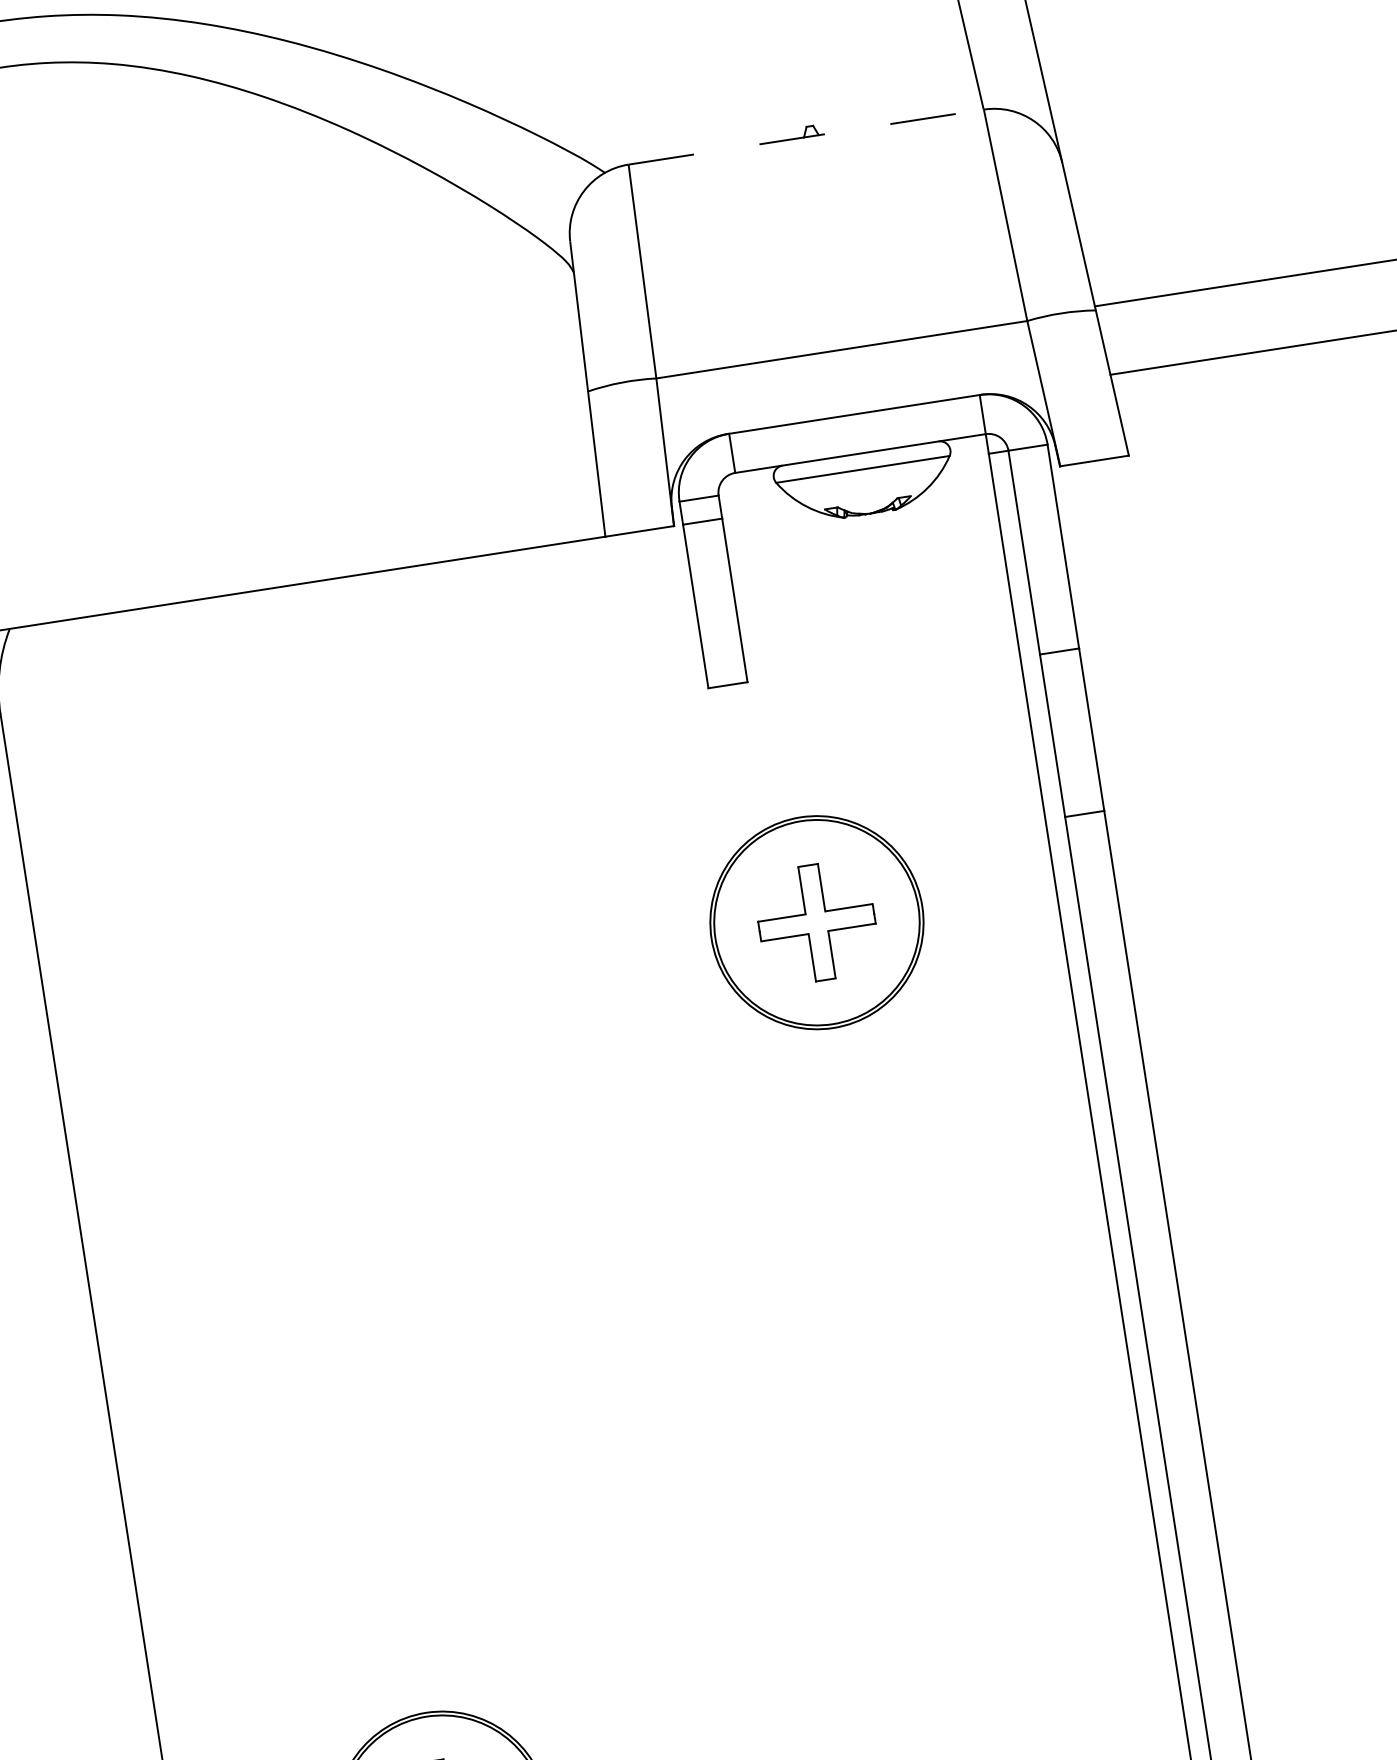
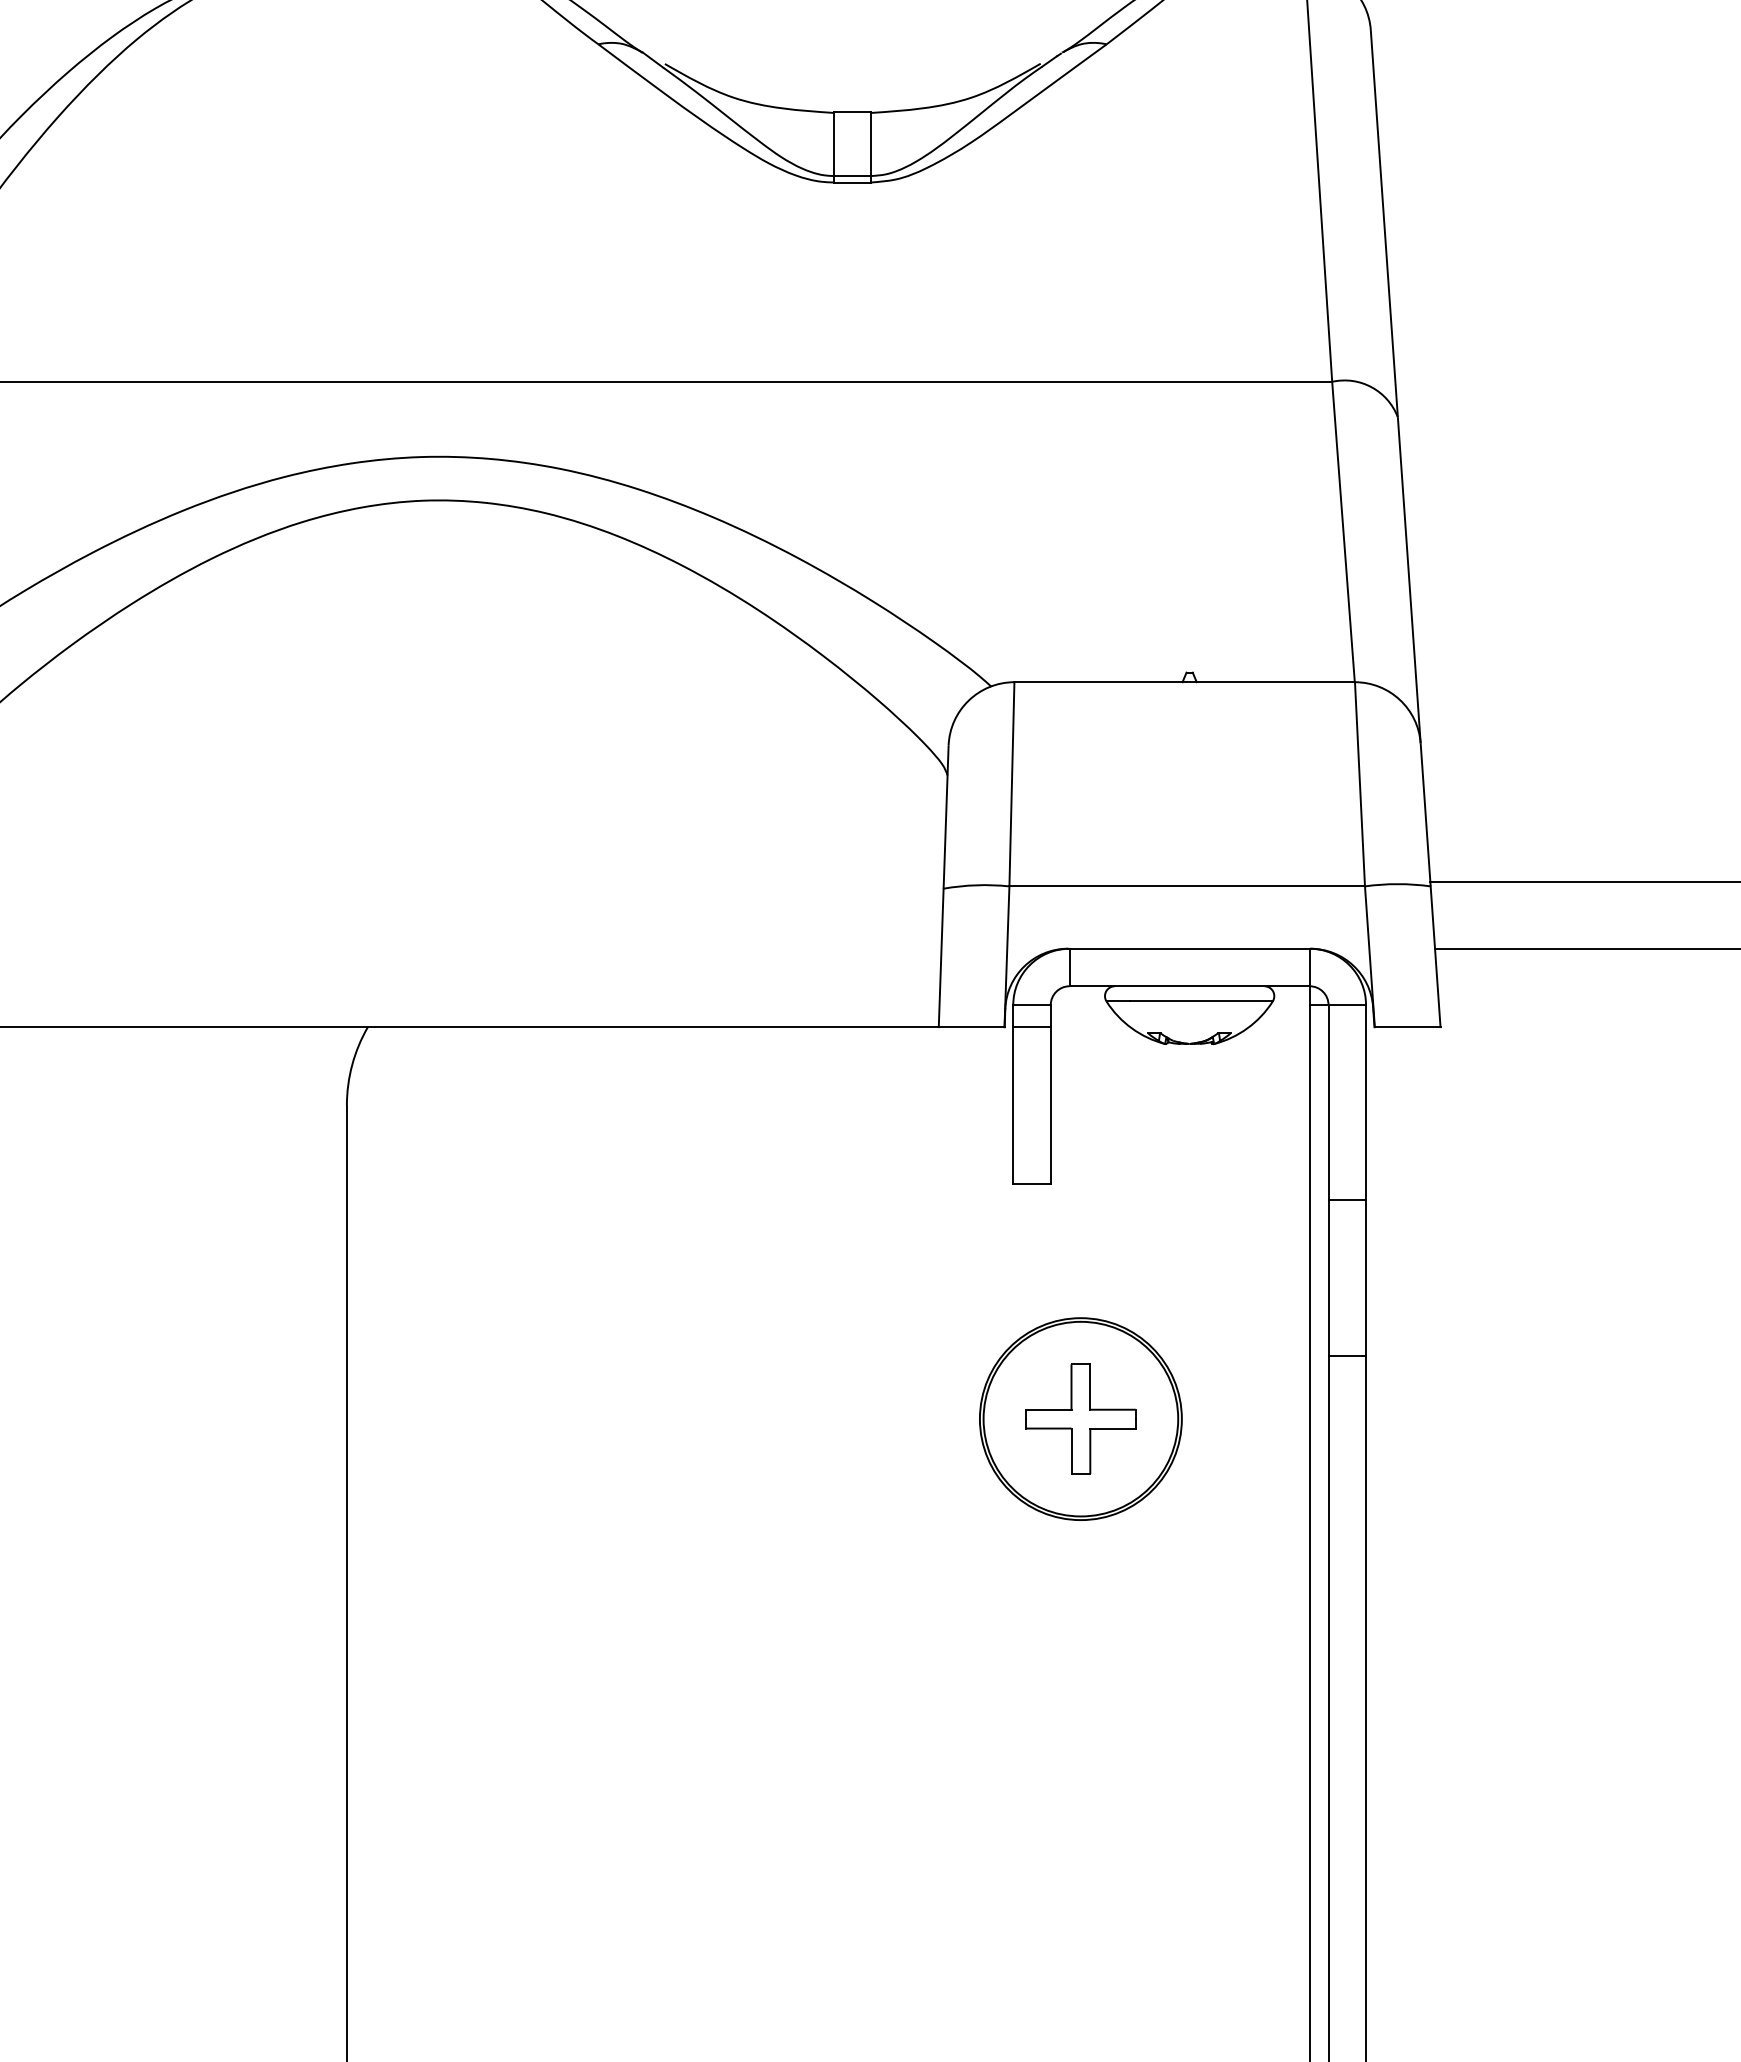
line: (807, 137) -> (1185, 682), dashed -> solid

